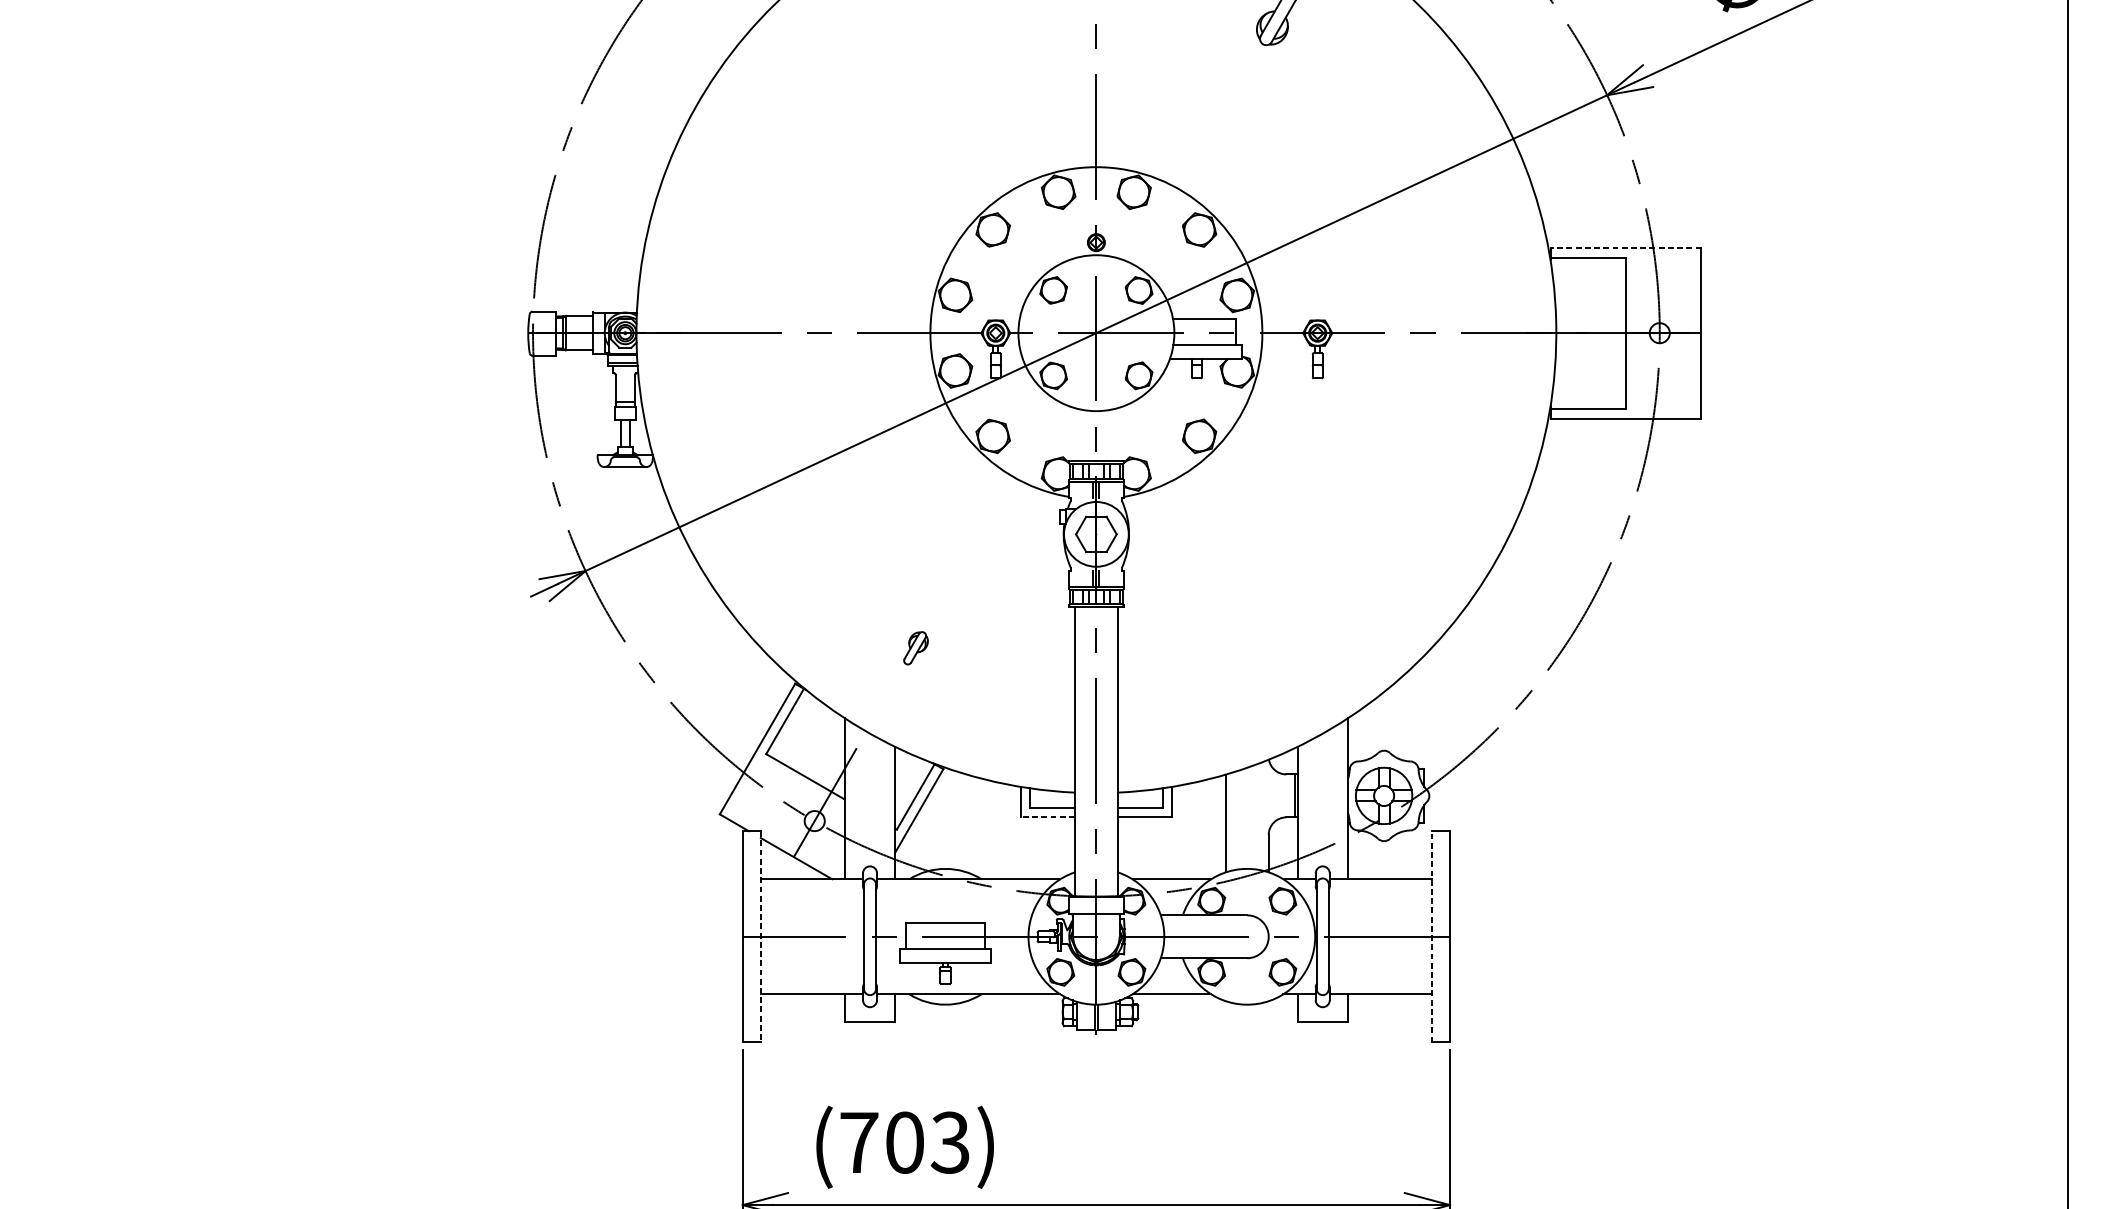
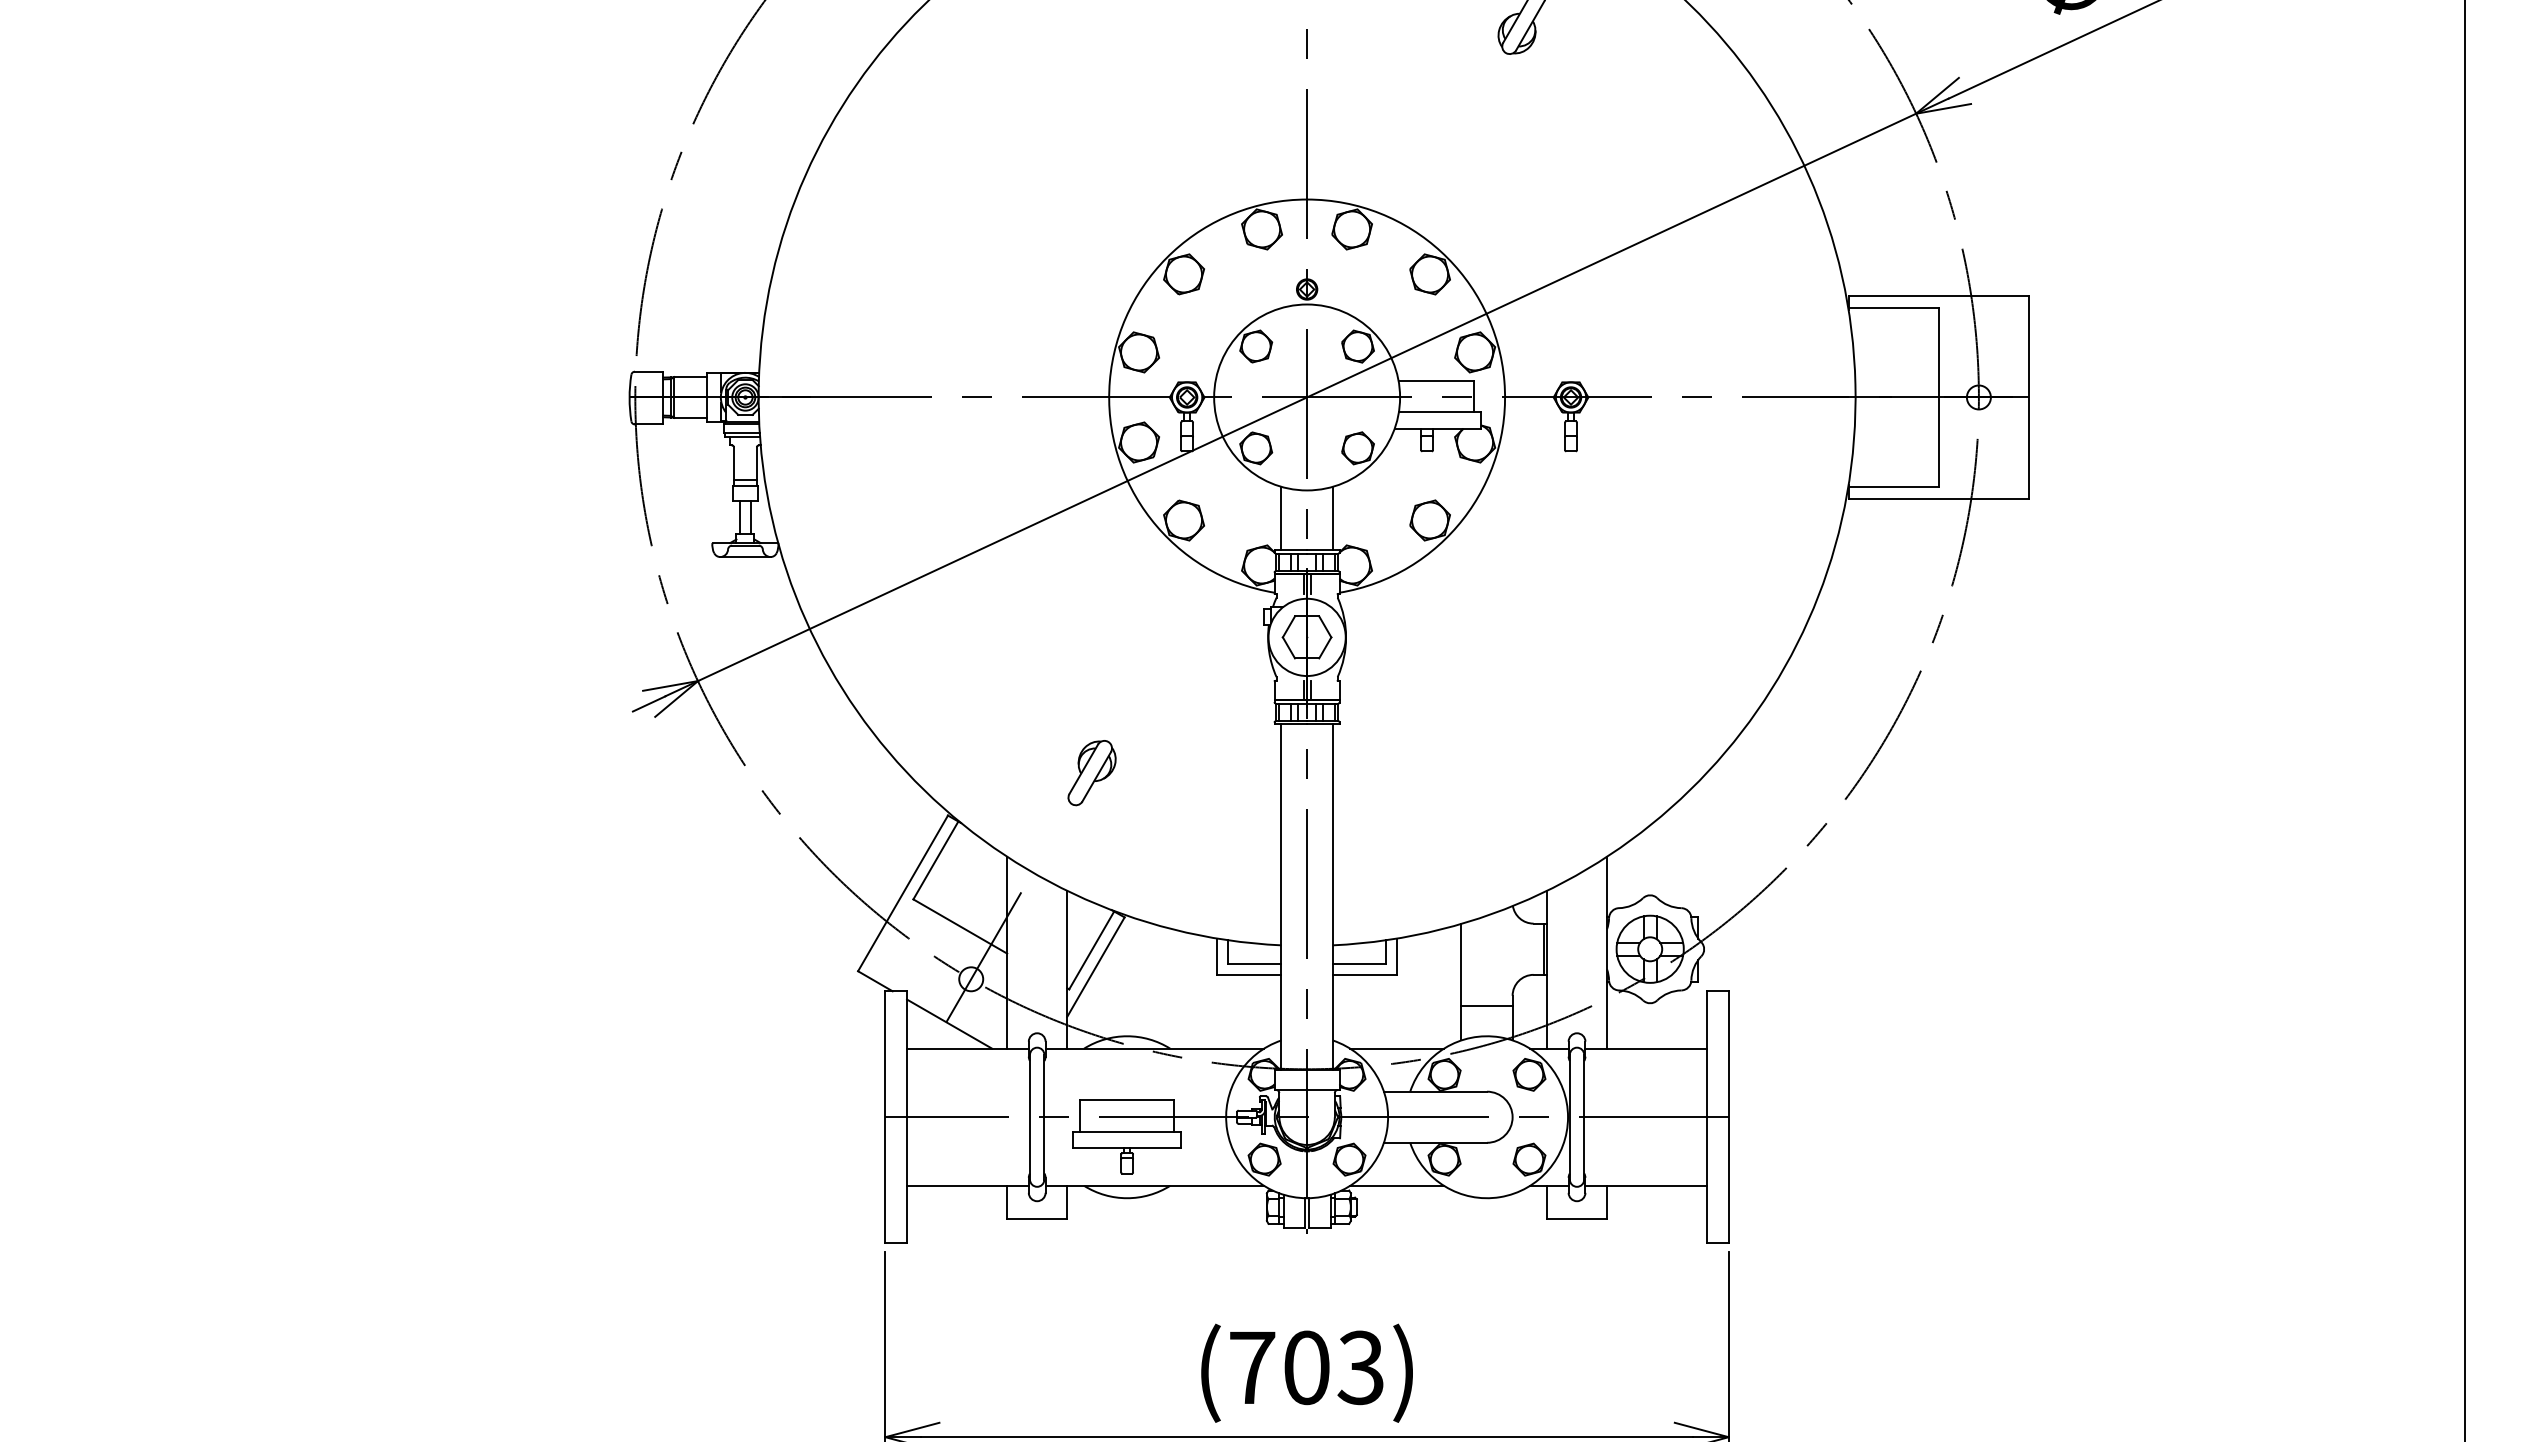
line: (1625, 247) -> (1938, 295), dashed -> solid
line: (1074, 434) -> (1281, 518), added
line: (1117, 434) -> (1332, 518), added
part: (915, 648) -> (1091, 773), size x1.67
line: (1047, 817) -> (1248, 974), dashed -> solid
line: (1246, 843) -> (1486, 1006), added
line: (761, 937) -> (907, 1117), dashed -> solid
line: (1432, 937) -> (1707, 1117), dashed -> solid
text: (904, 1146) -> (1306, 1372), moved

